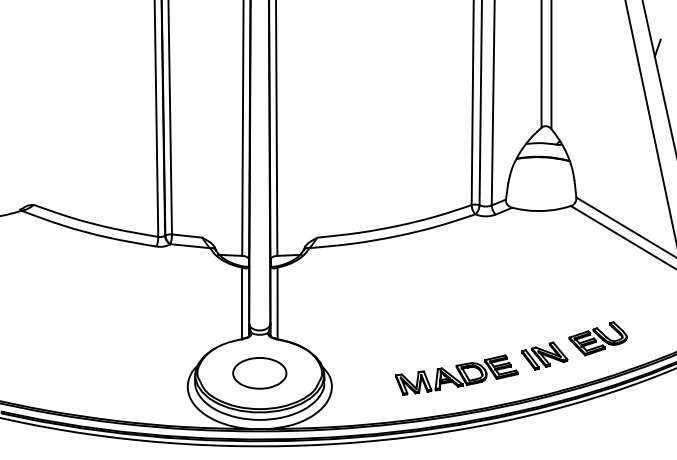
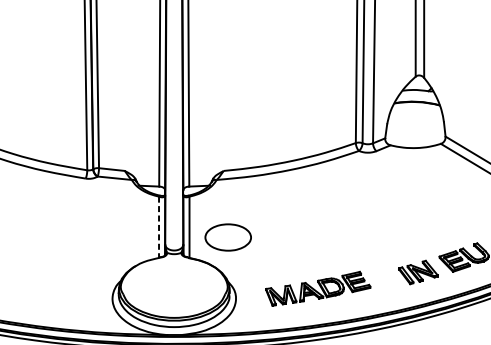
line: (241, 303) -> (158, 227), solid -> dashed
part: (259, 373) -> (228, 237), moved
part: (456, 374) -> (317, 288), moved

